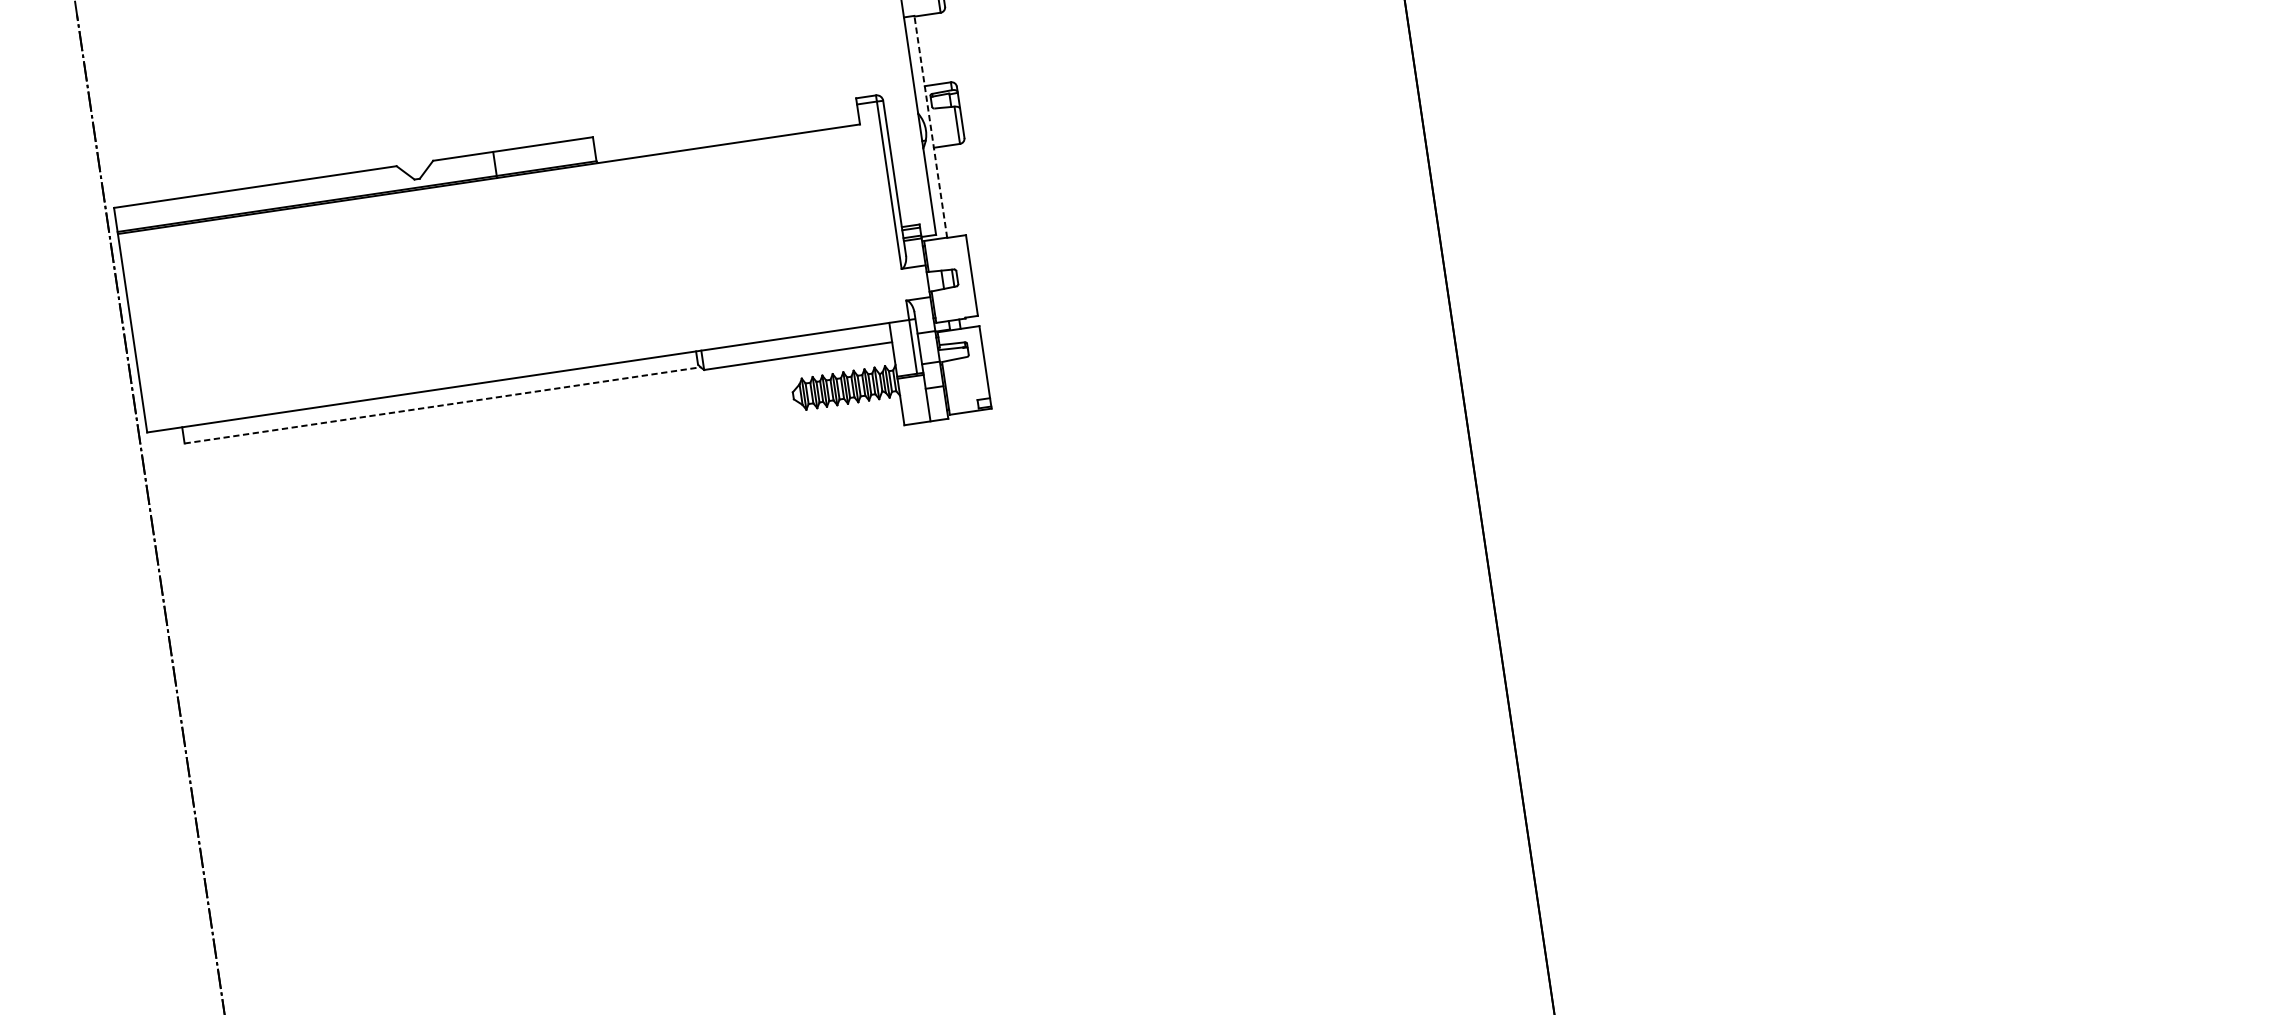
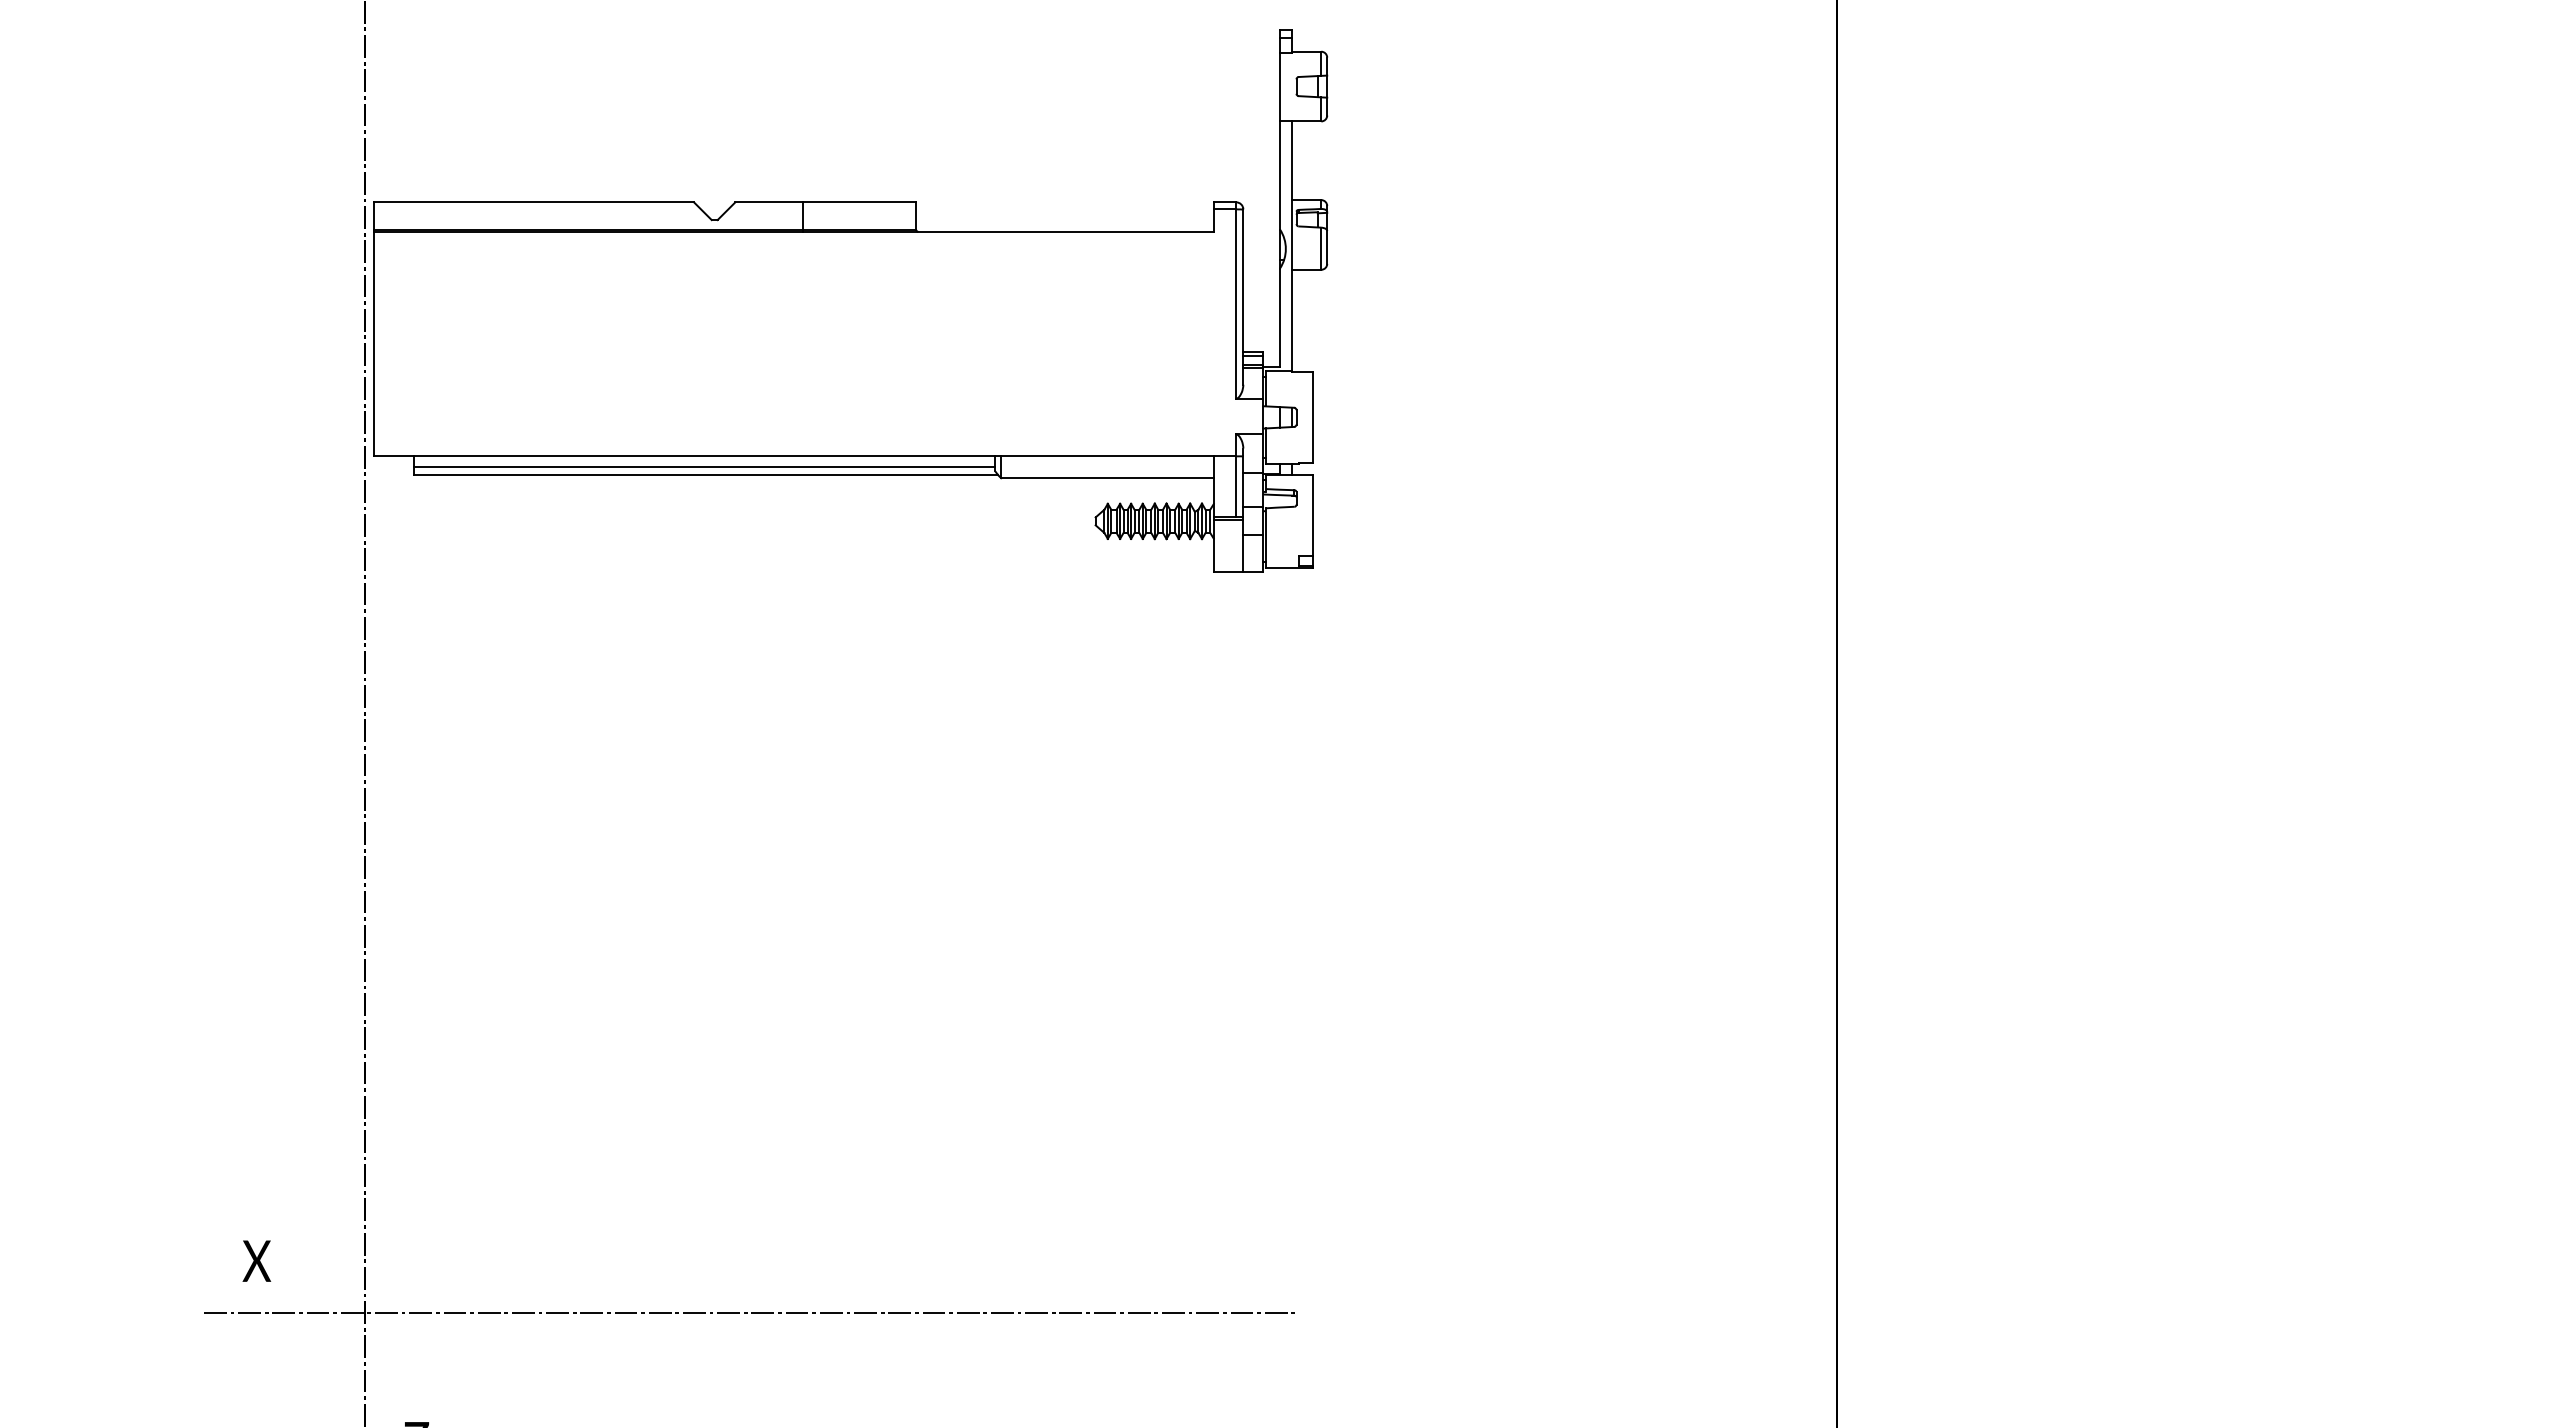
line: (930, 127) -> (1291, 246), dashed -> solid
line: (440, 398) -> (704, 466), added
line: (442, 405) -> (705, 474), dashed -> solid

